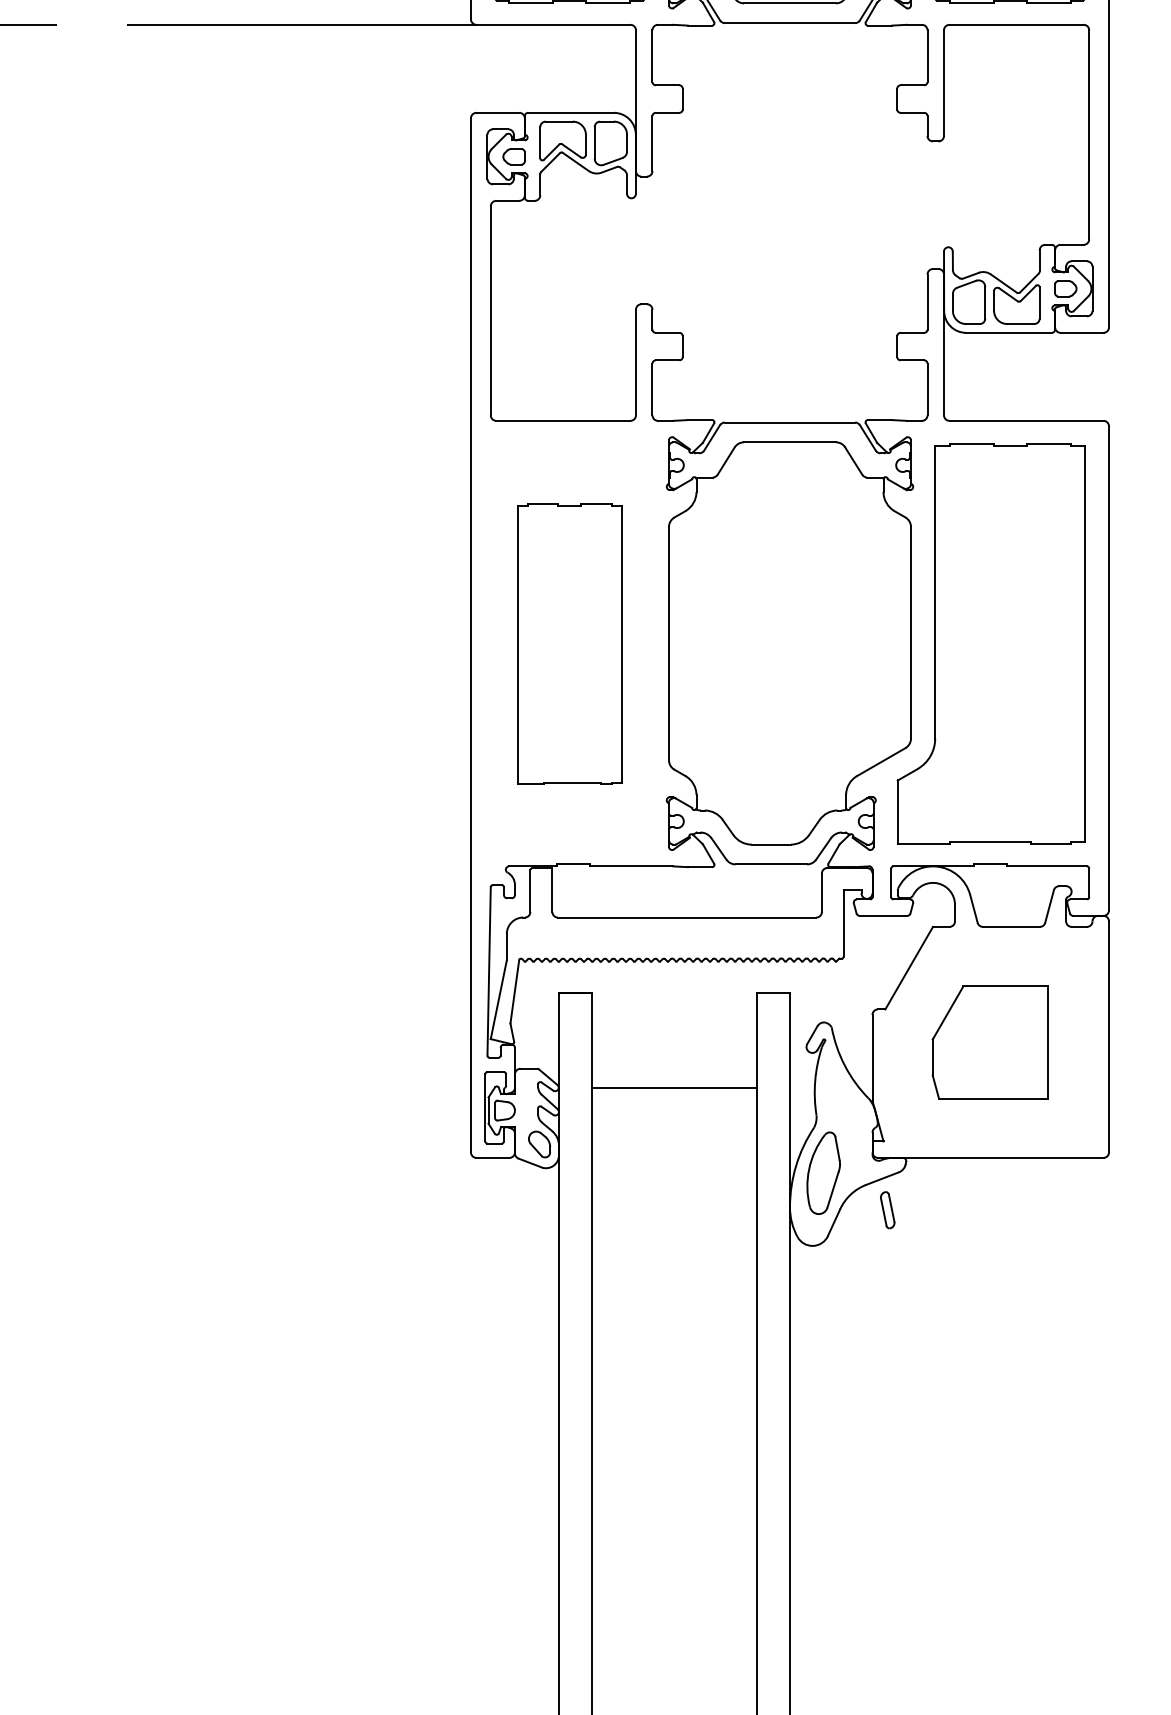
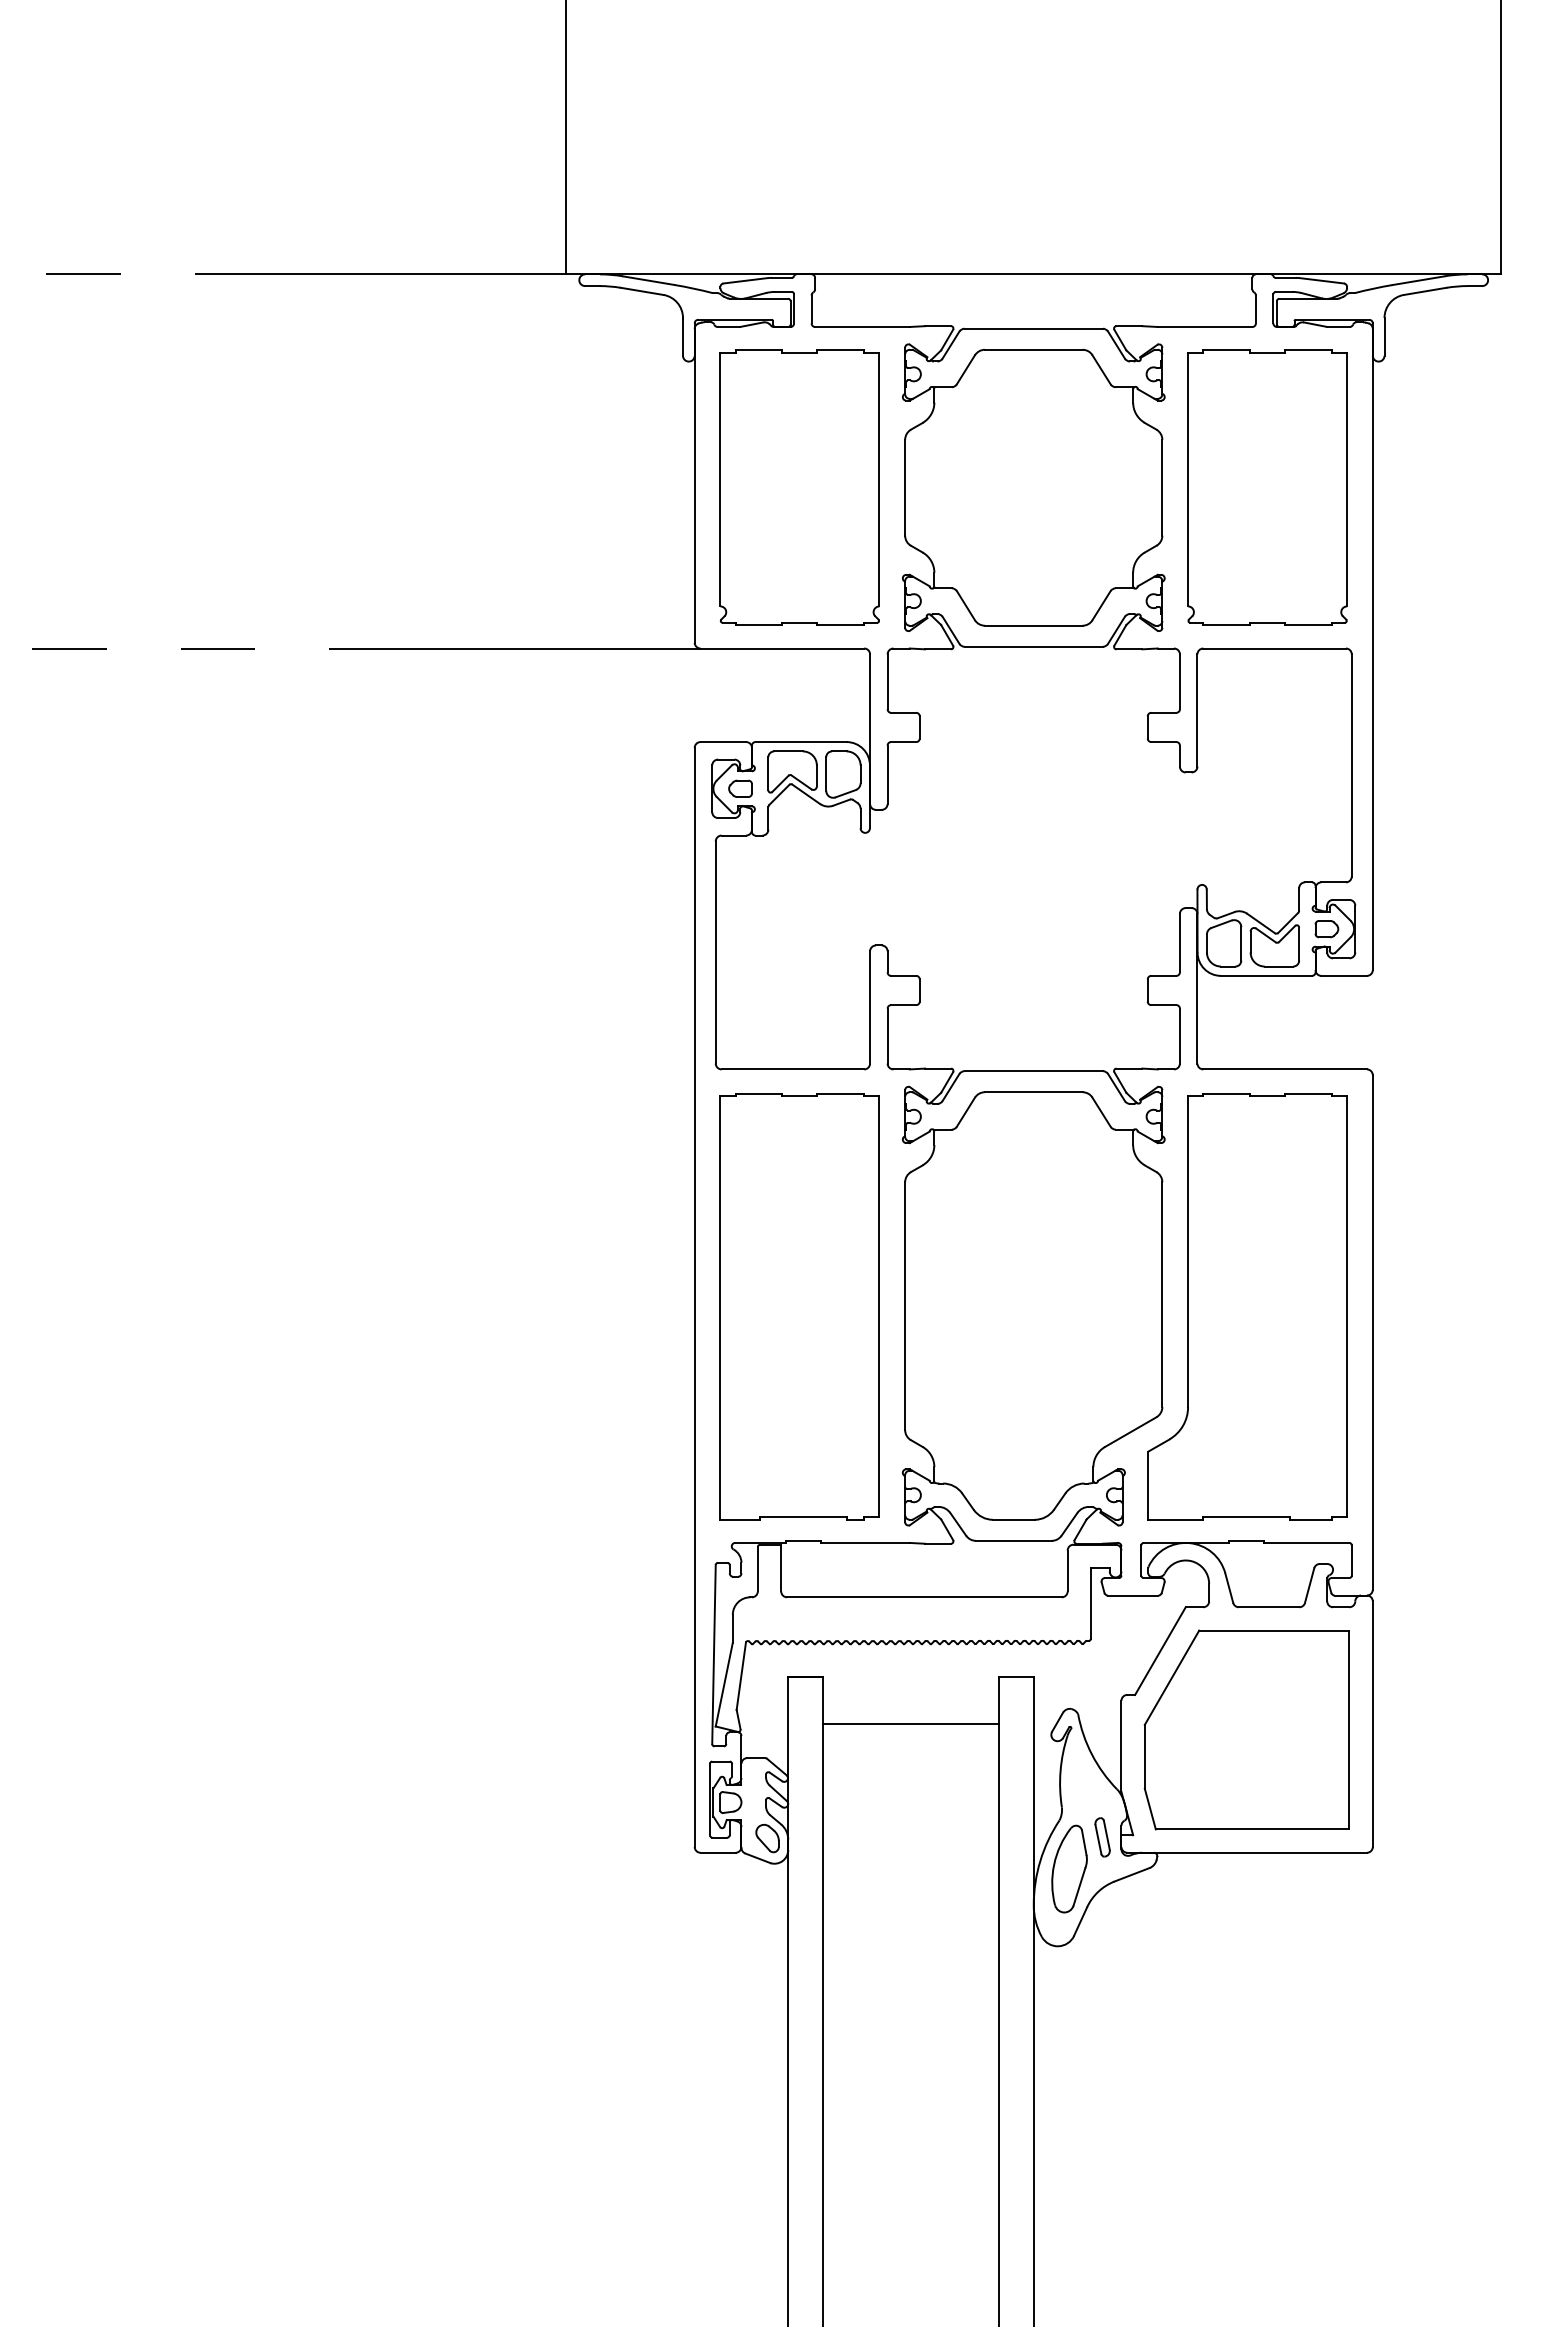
part: (569, 643) -> (799, 1306), size x1.43
part: (990, 1041) -> (1246, 1729), size x1.67
line: (674, 1088) -> (910, 1724), moved
part: (887, 1210) -> (1102, 1837), moved

